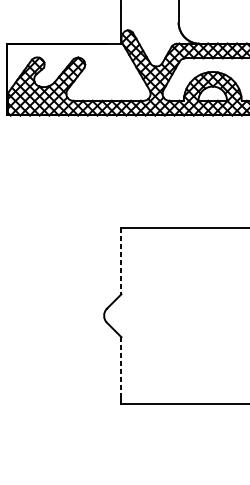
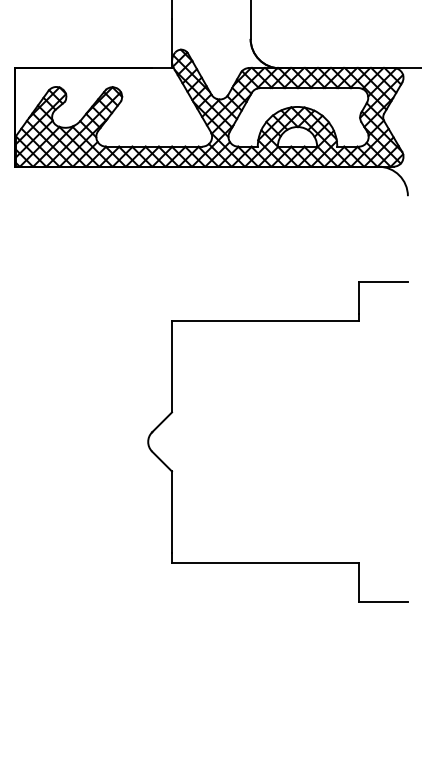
line: (121, 260) -> (172, 366), dashed -> solid
line: (121, 367) -> (172, 512), dashed -> solid

